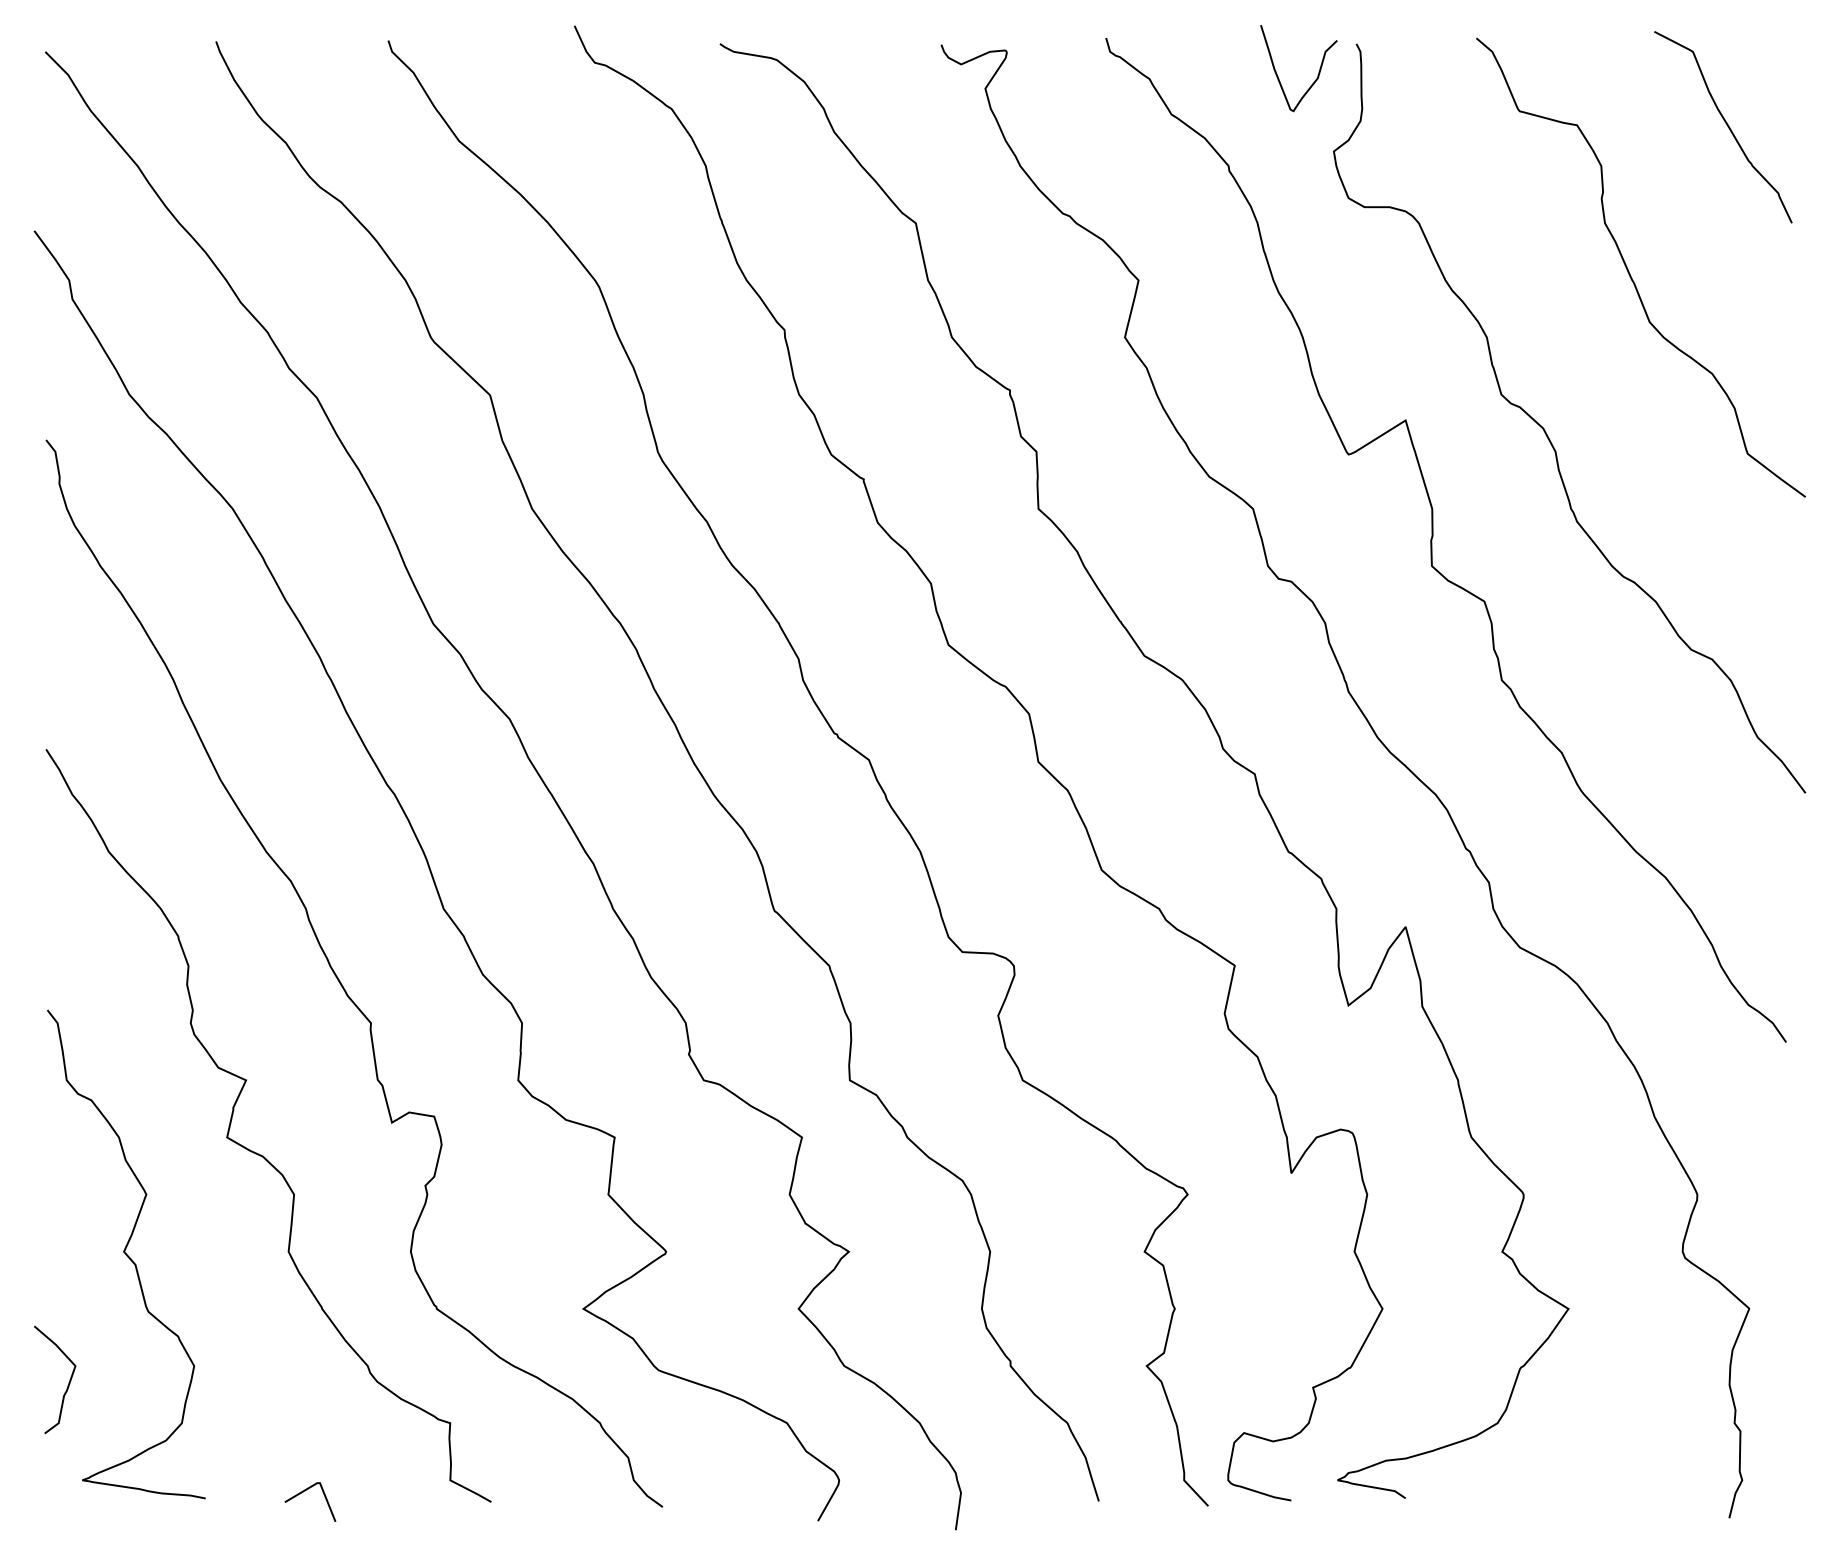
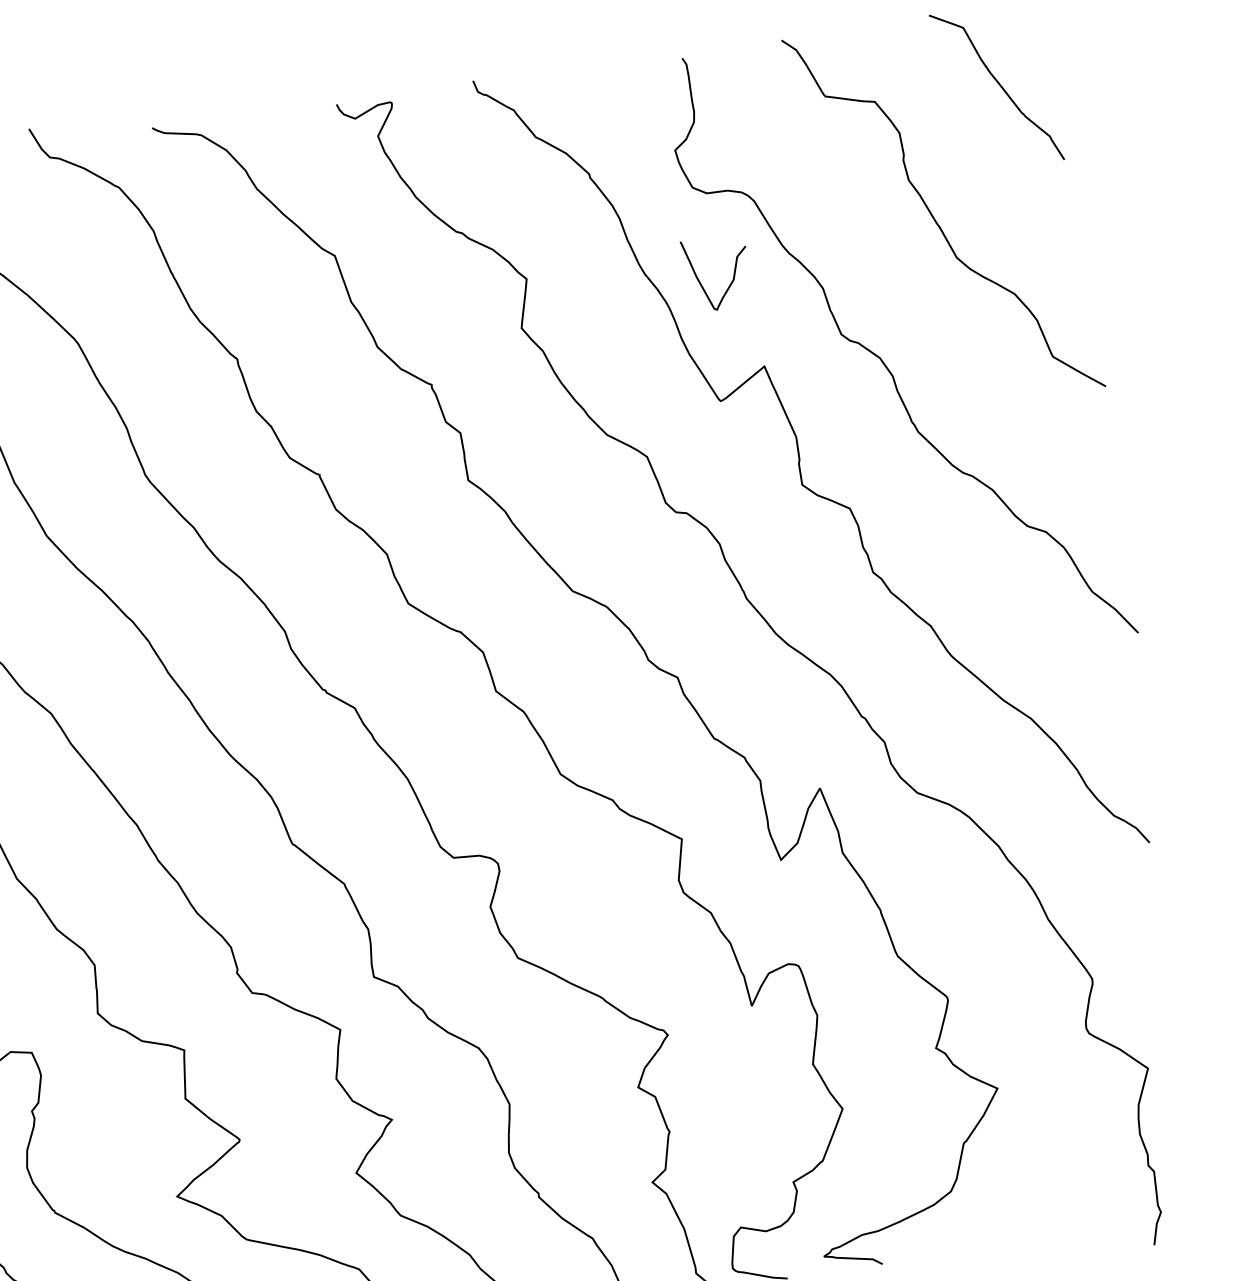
curve: (1314, 80) -> (731, 281), moved

